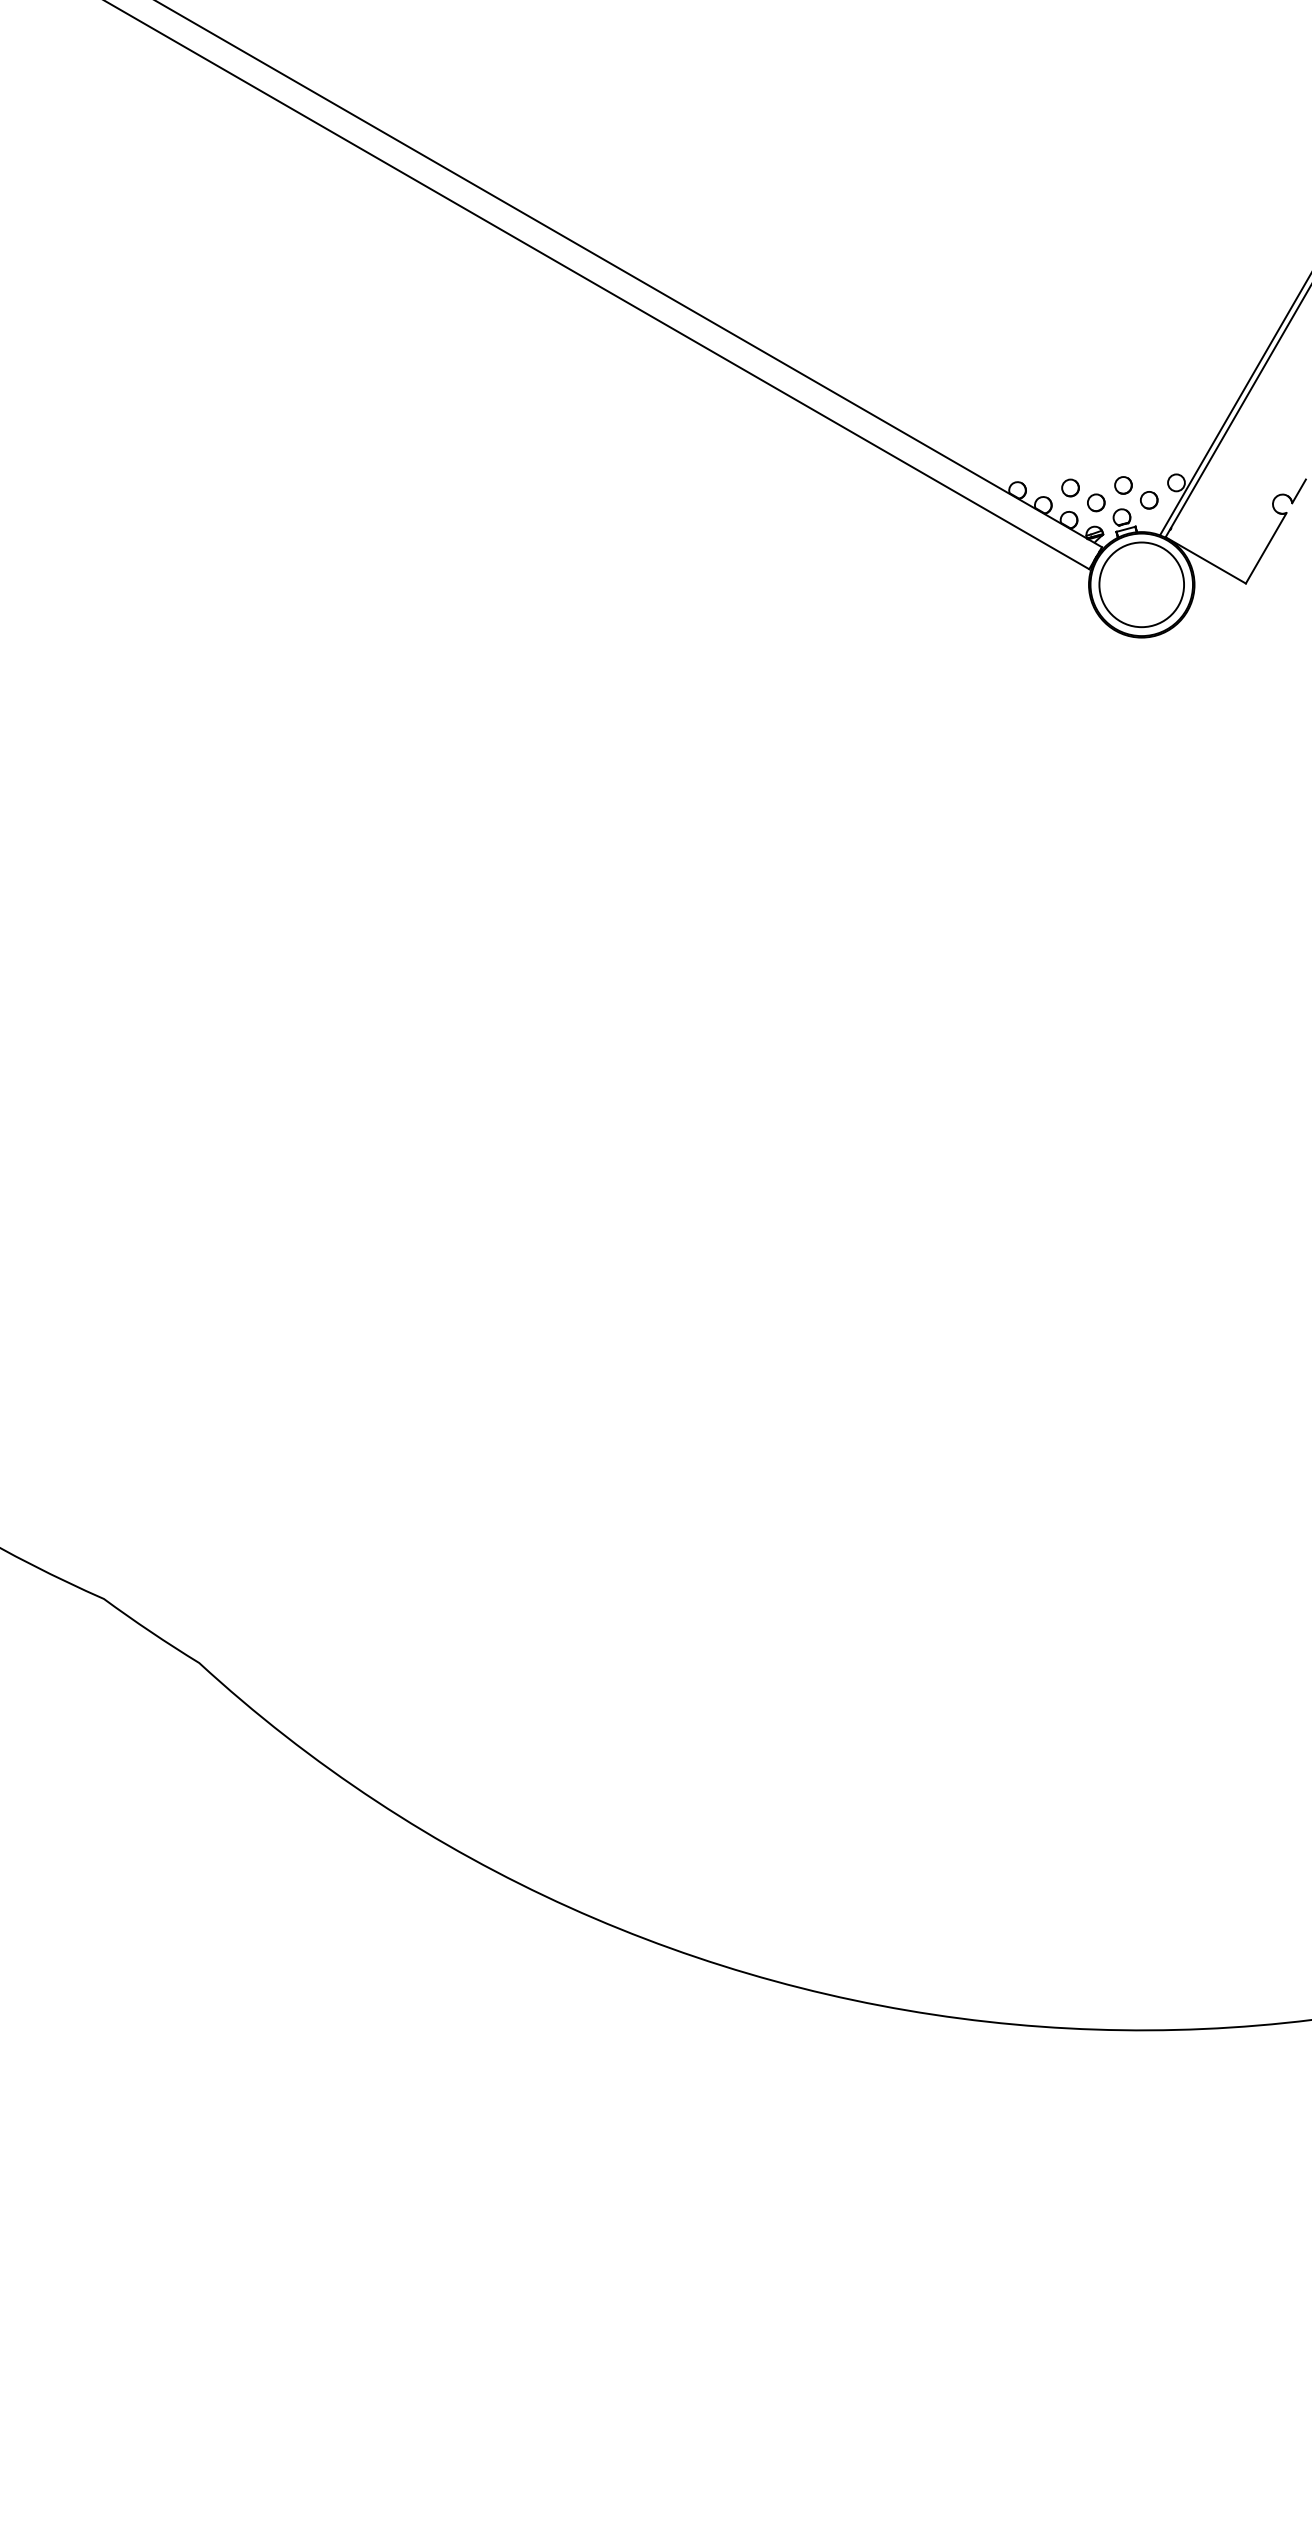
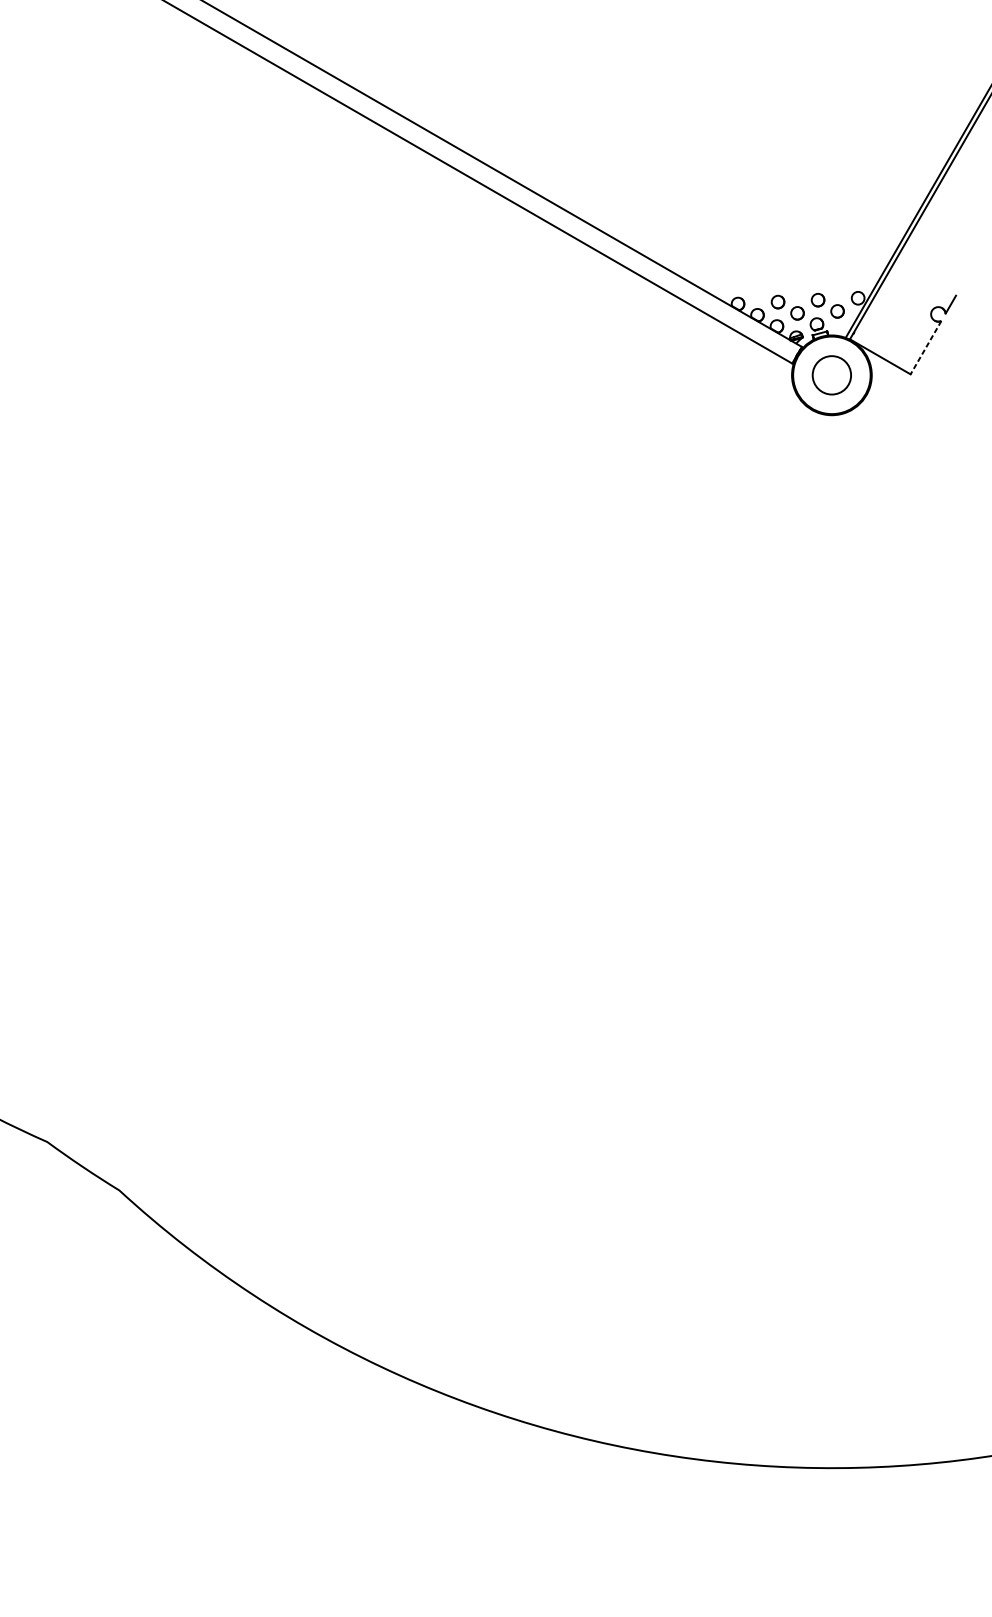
line: (1266, 548) -> (926, 347), solid -> dashed
circle: (1141, 584) -> (831, 375), size x0.6

